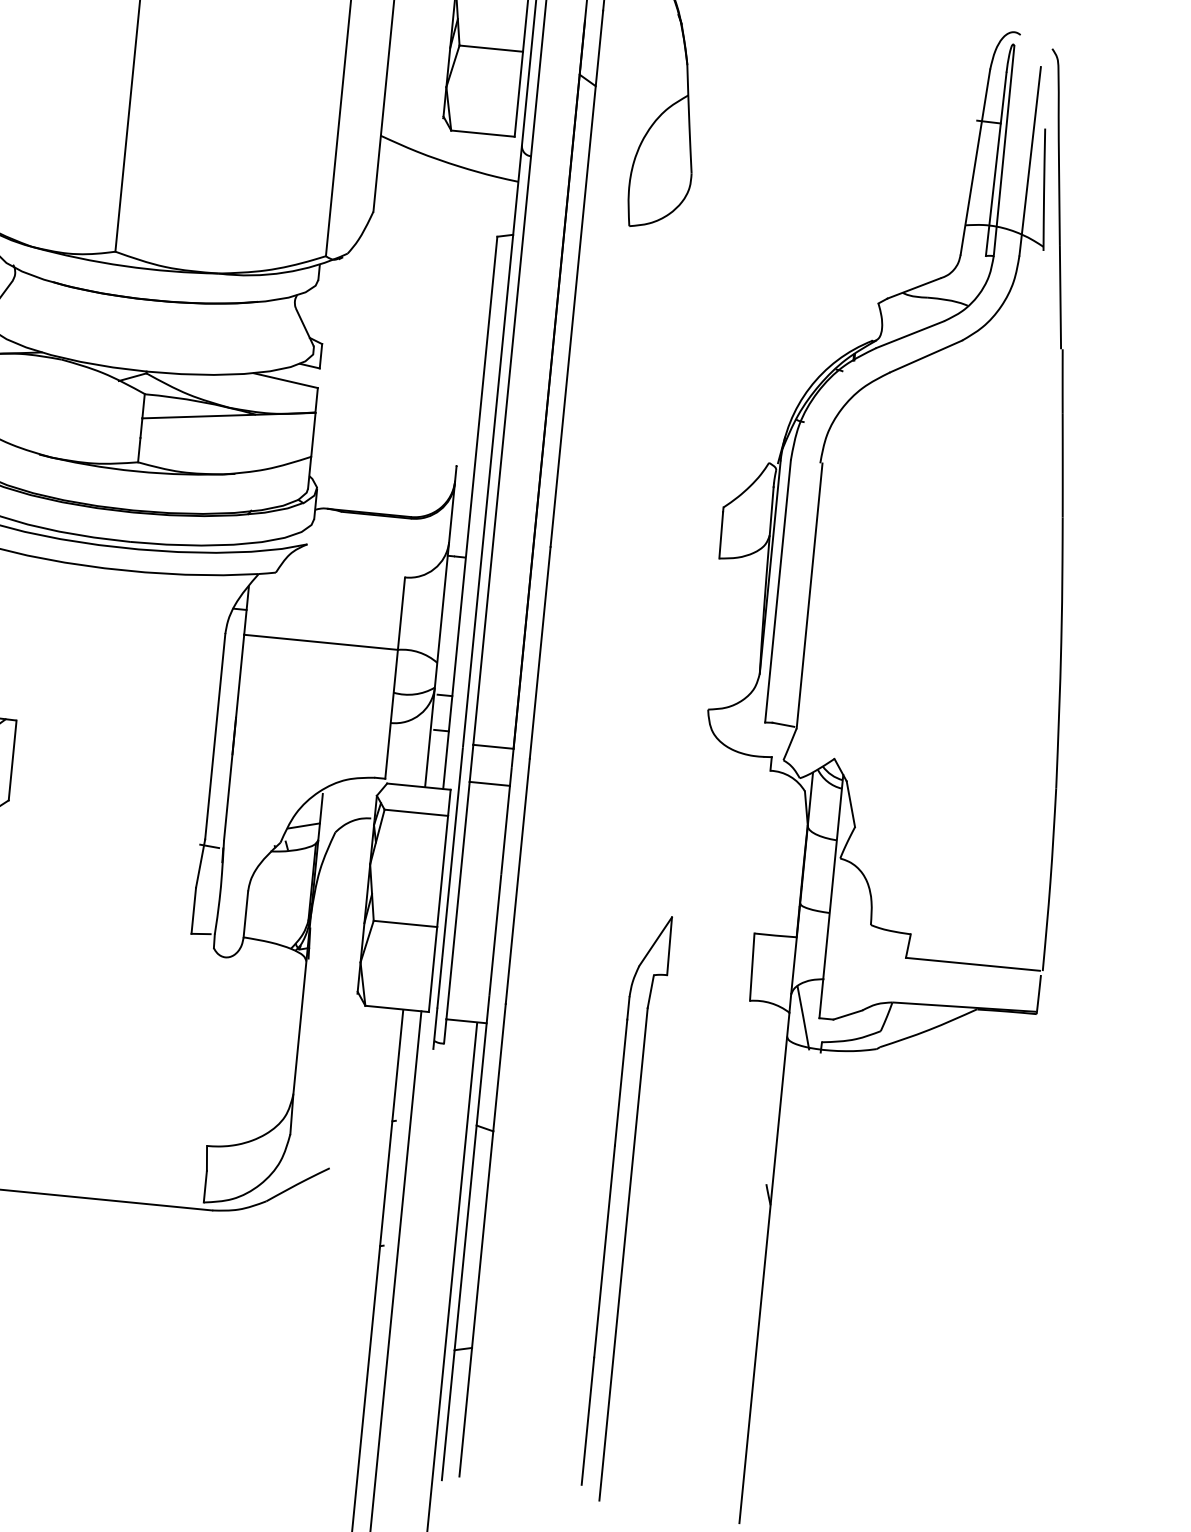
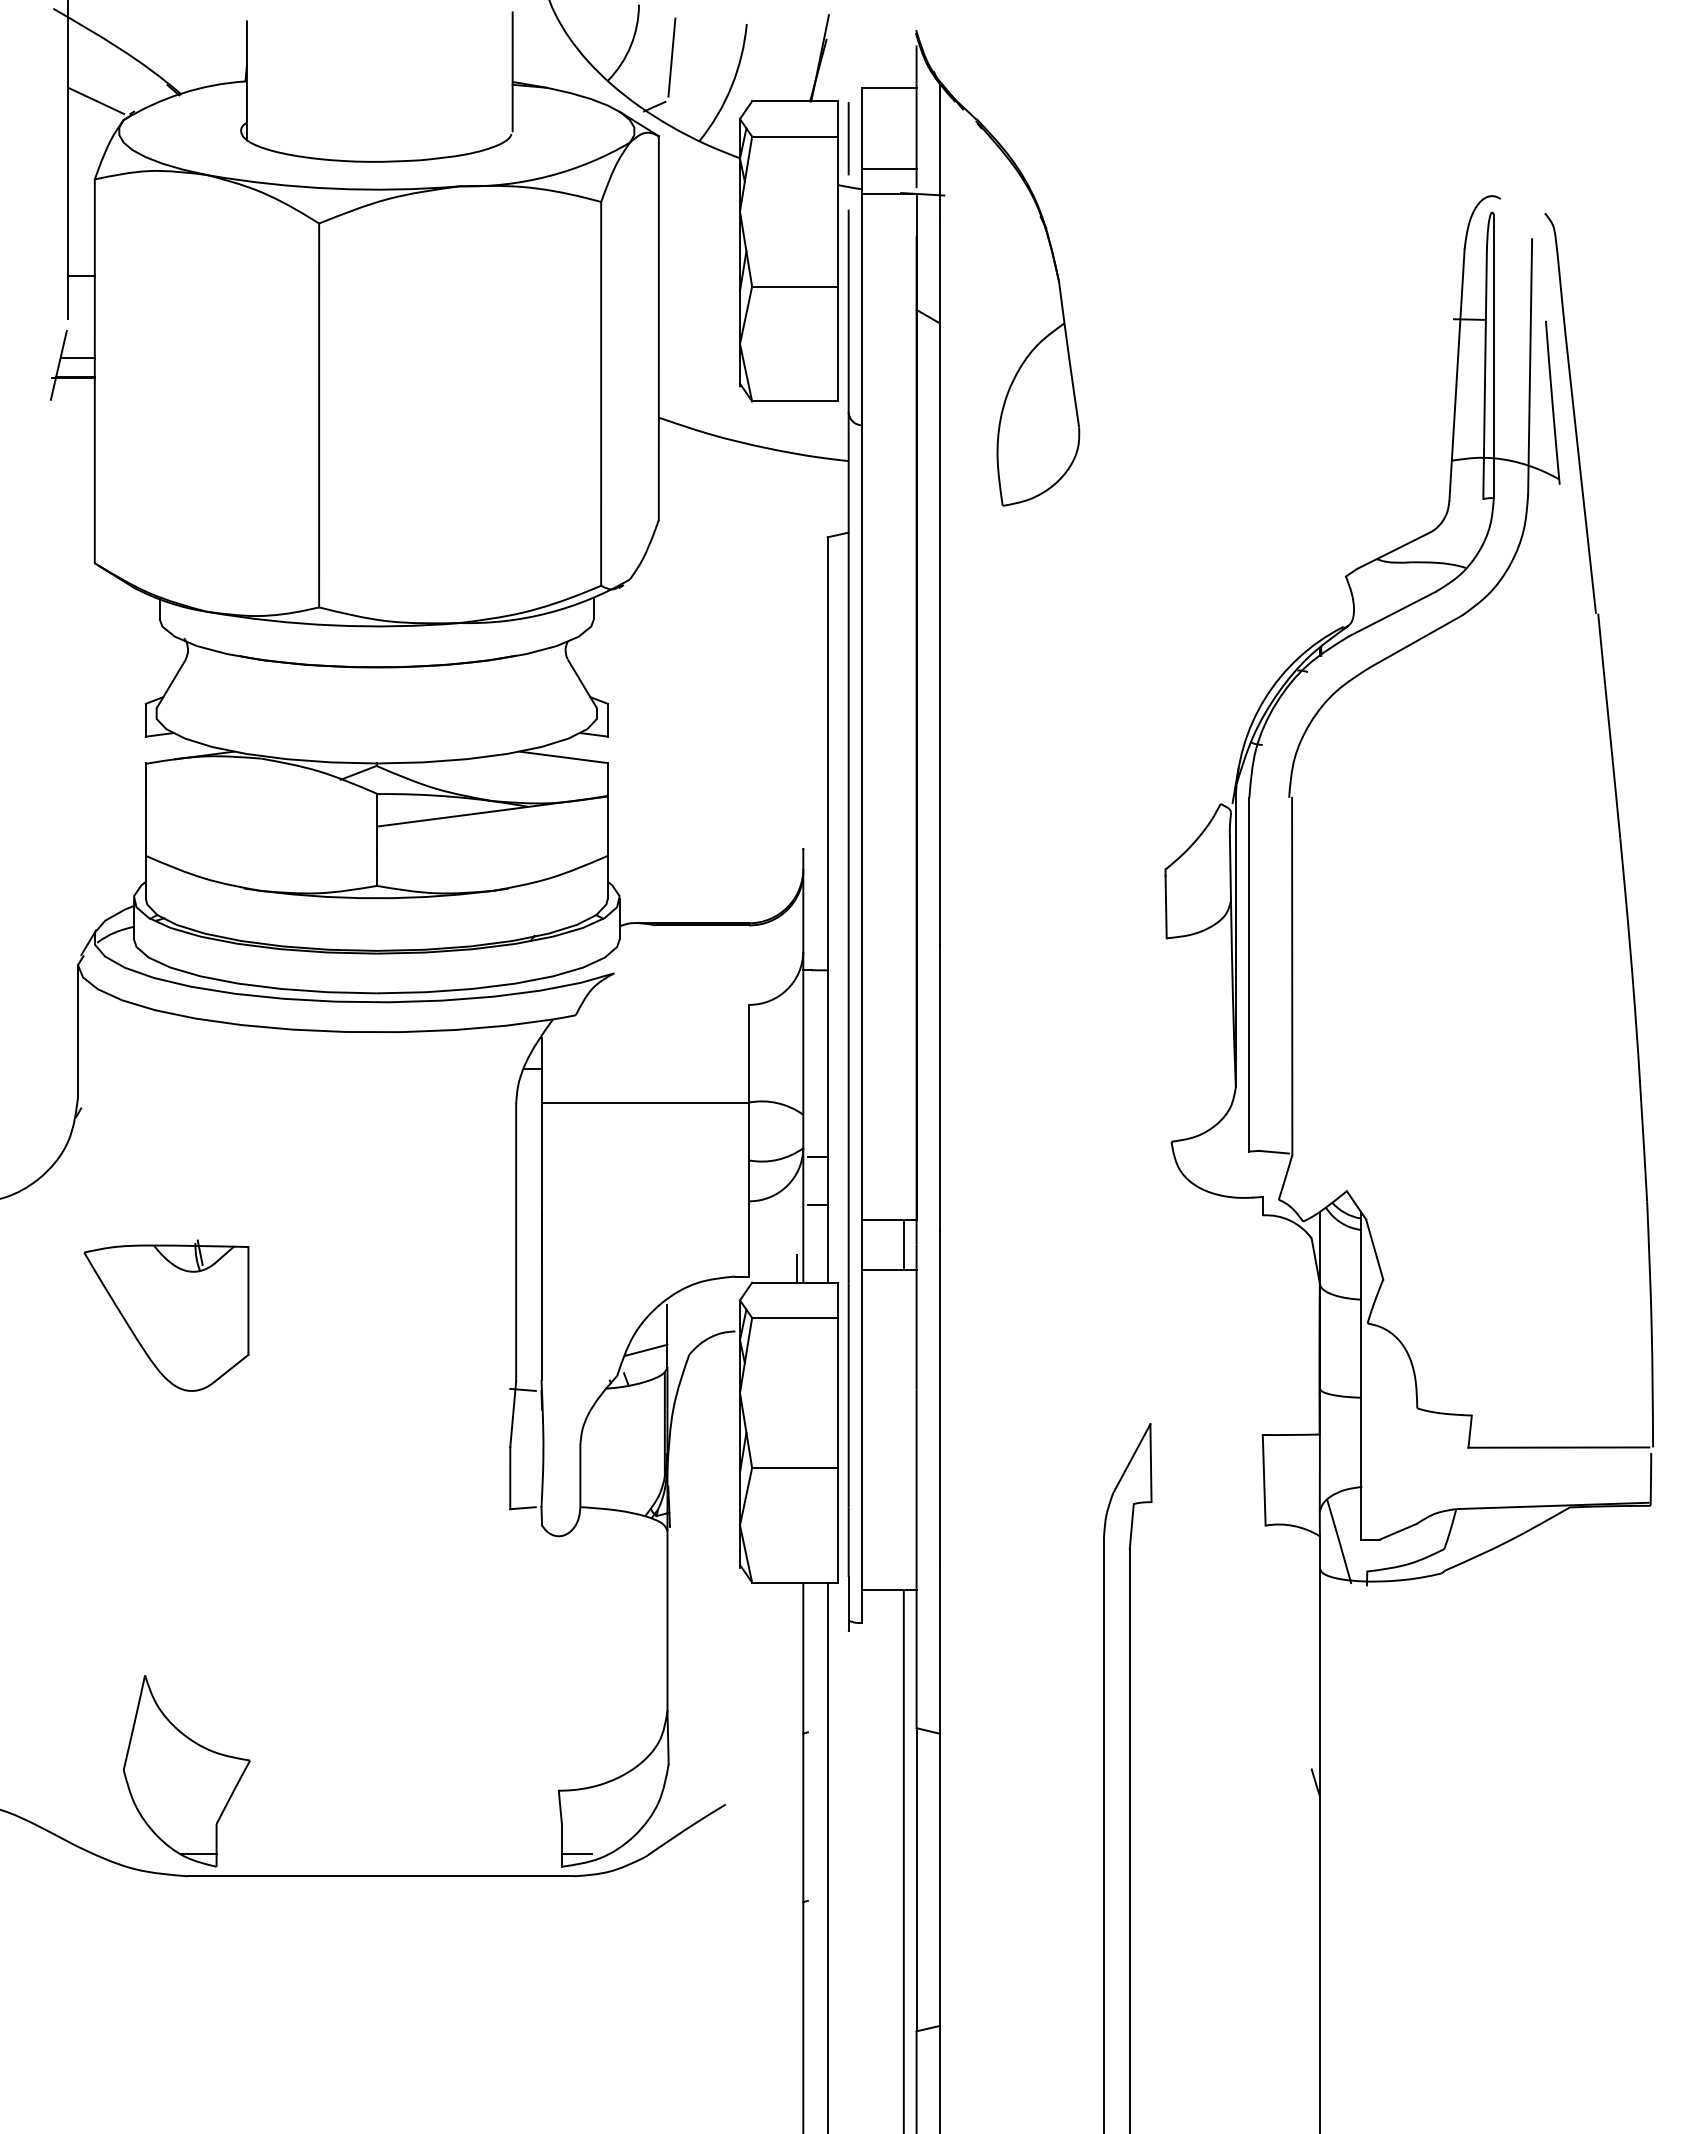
line: (502, 766) -> (903, 1244), added
line: (421, 776) -> (797, 1268), added
line: (215, 1193) -> (576, 1853), added

